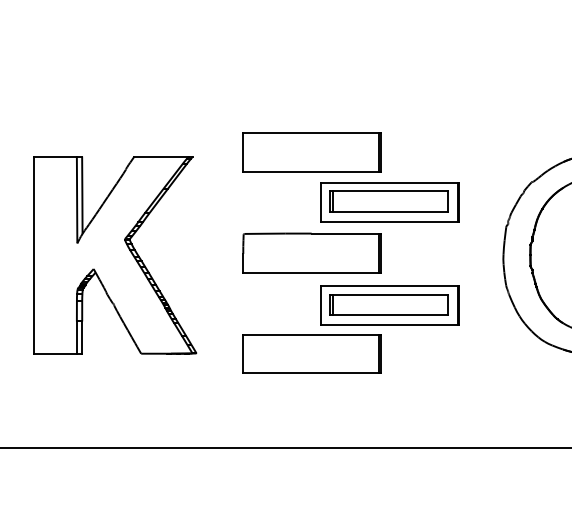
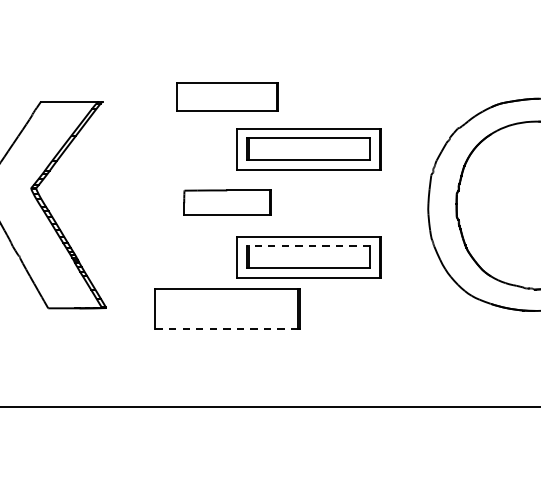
part: (311, 152) -> (226, 97), size x0.7
part: (311, 252) -> (226, 202), size x0.6
line: (389, 294) -> (308, 246), solid -> dashed
line: (311, 373) -> (226, 329), solid -> dashed

